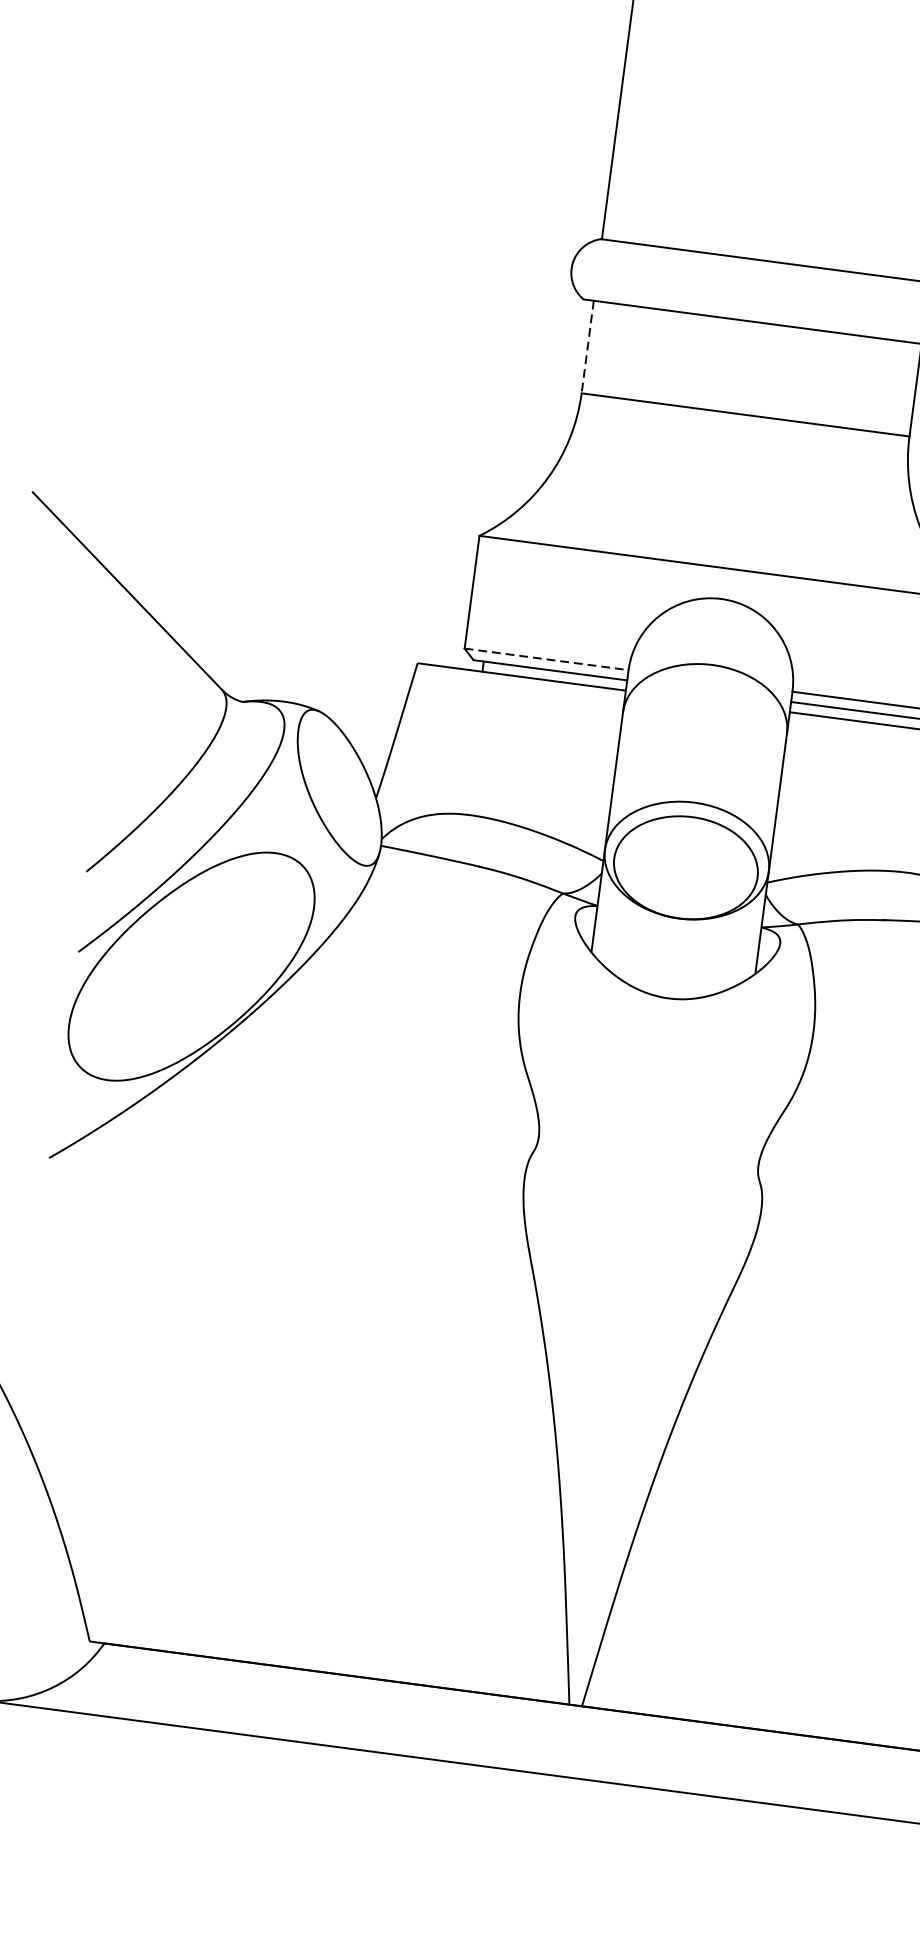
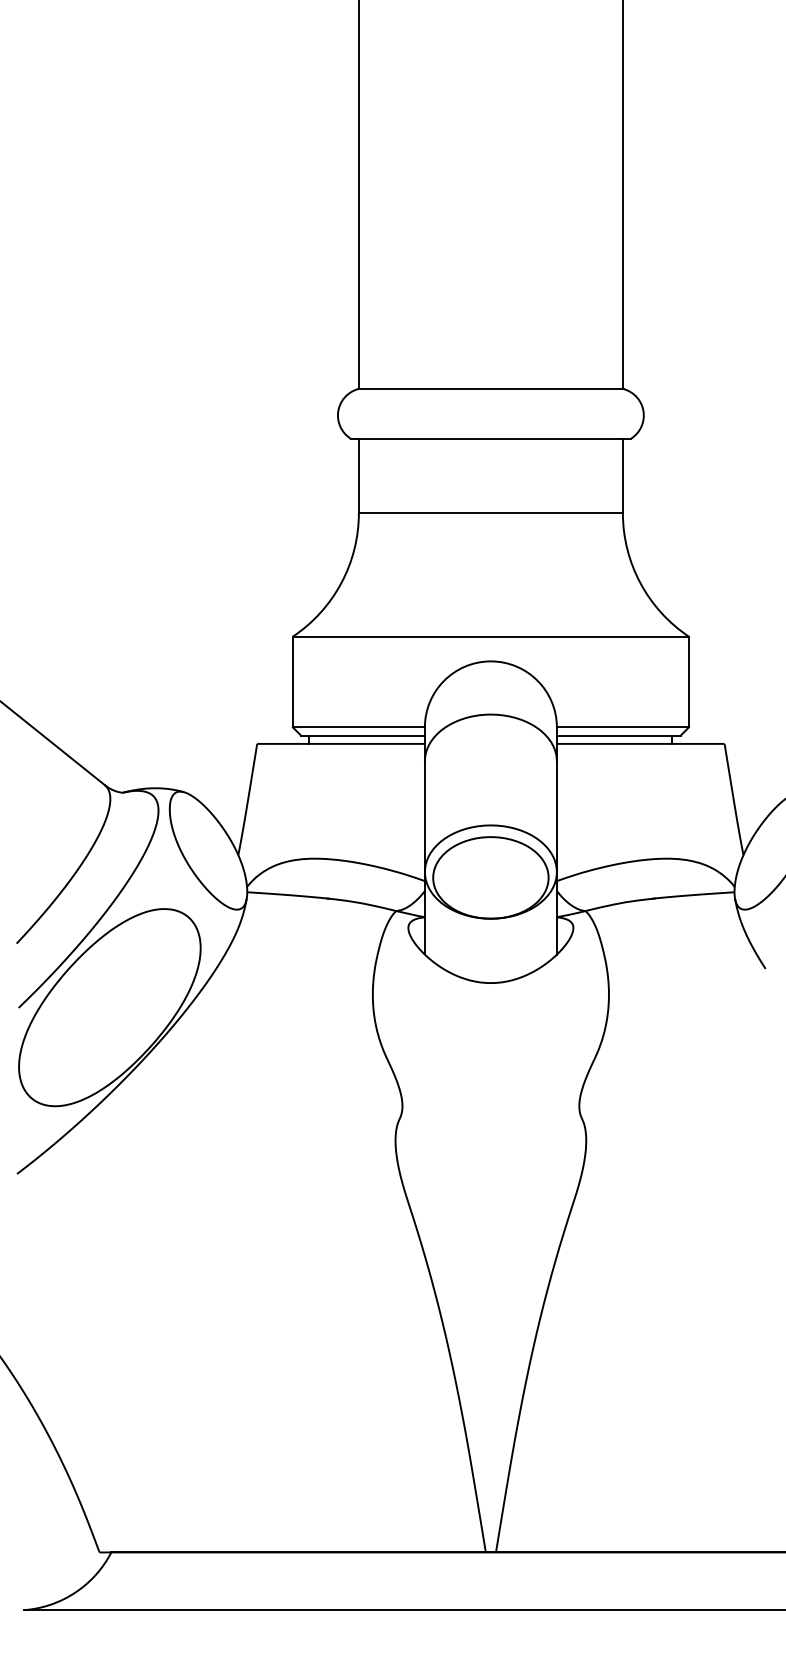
line: (587, 347) -> (358, 476), dashed -> solid
line: (547, 659) -> (359, 727), dashed -> solid

